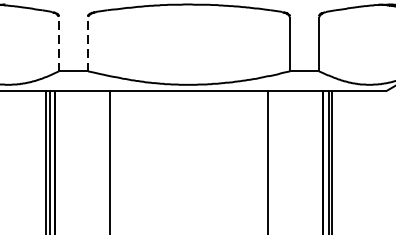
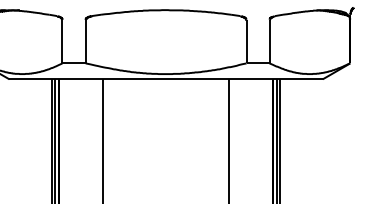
line: (58, 43) -> (62, 41), dashed -> solid
line: (87, 43) -> (85, 41), dashed -> solid

